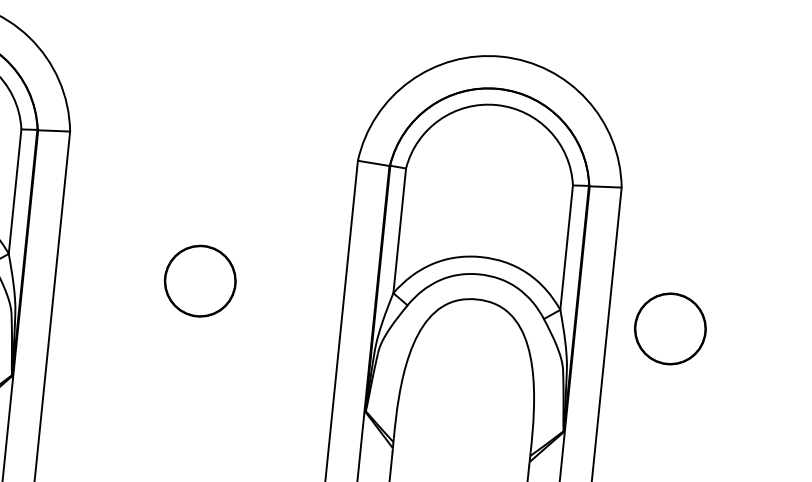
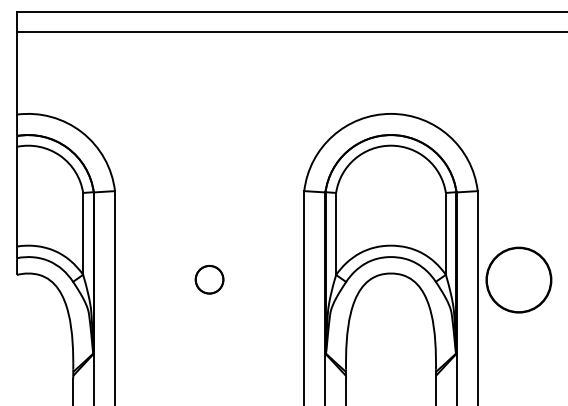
circle: (200, 280) -> (209, 279), size x0.6
circle: (670, 328) -> (518, 279), size x1.4

